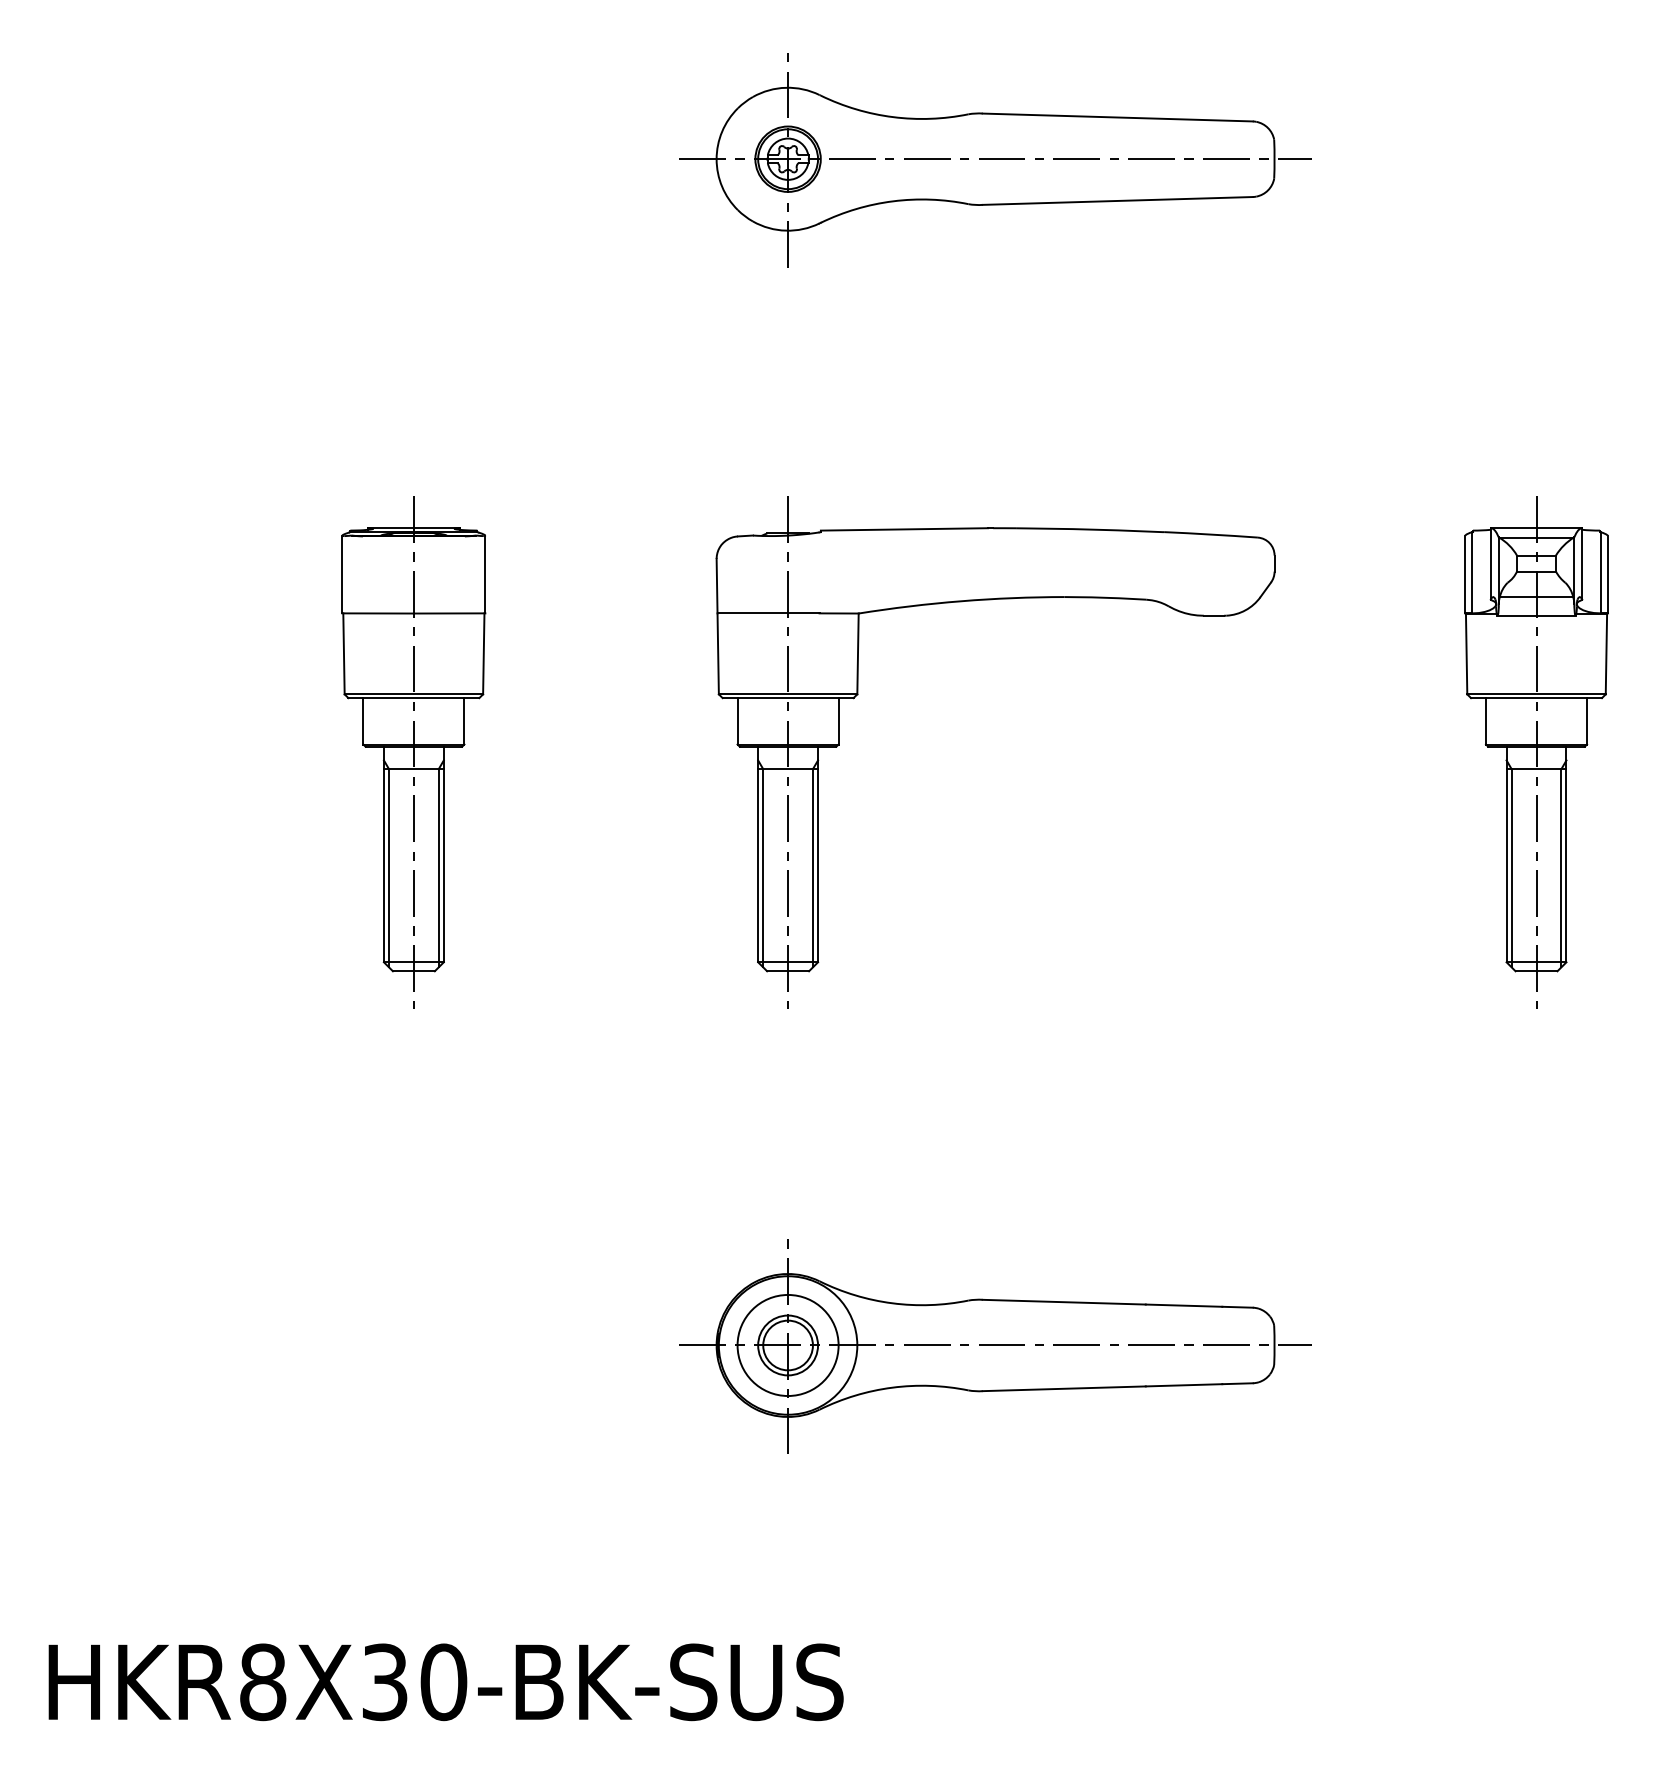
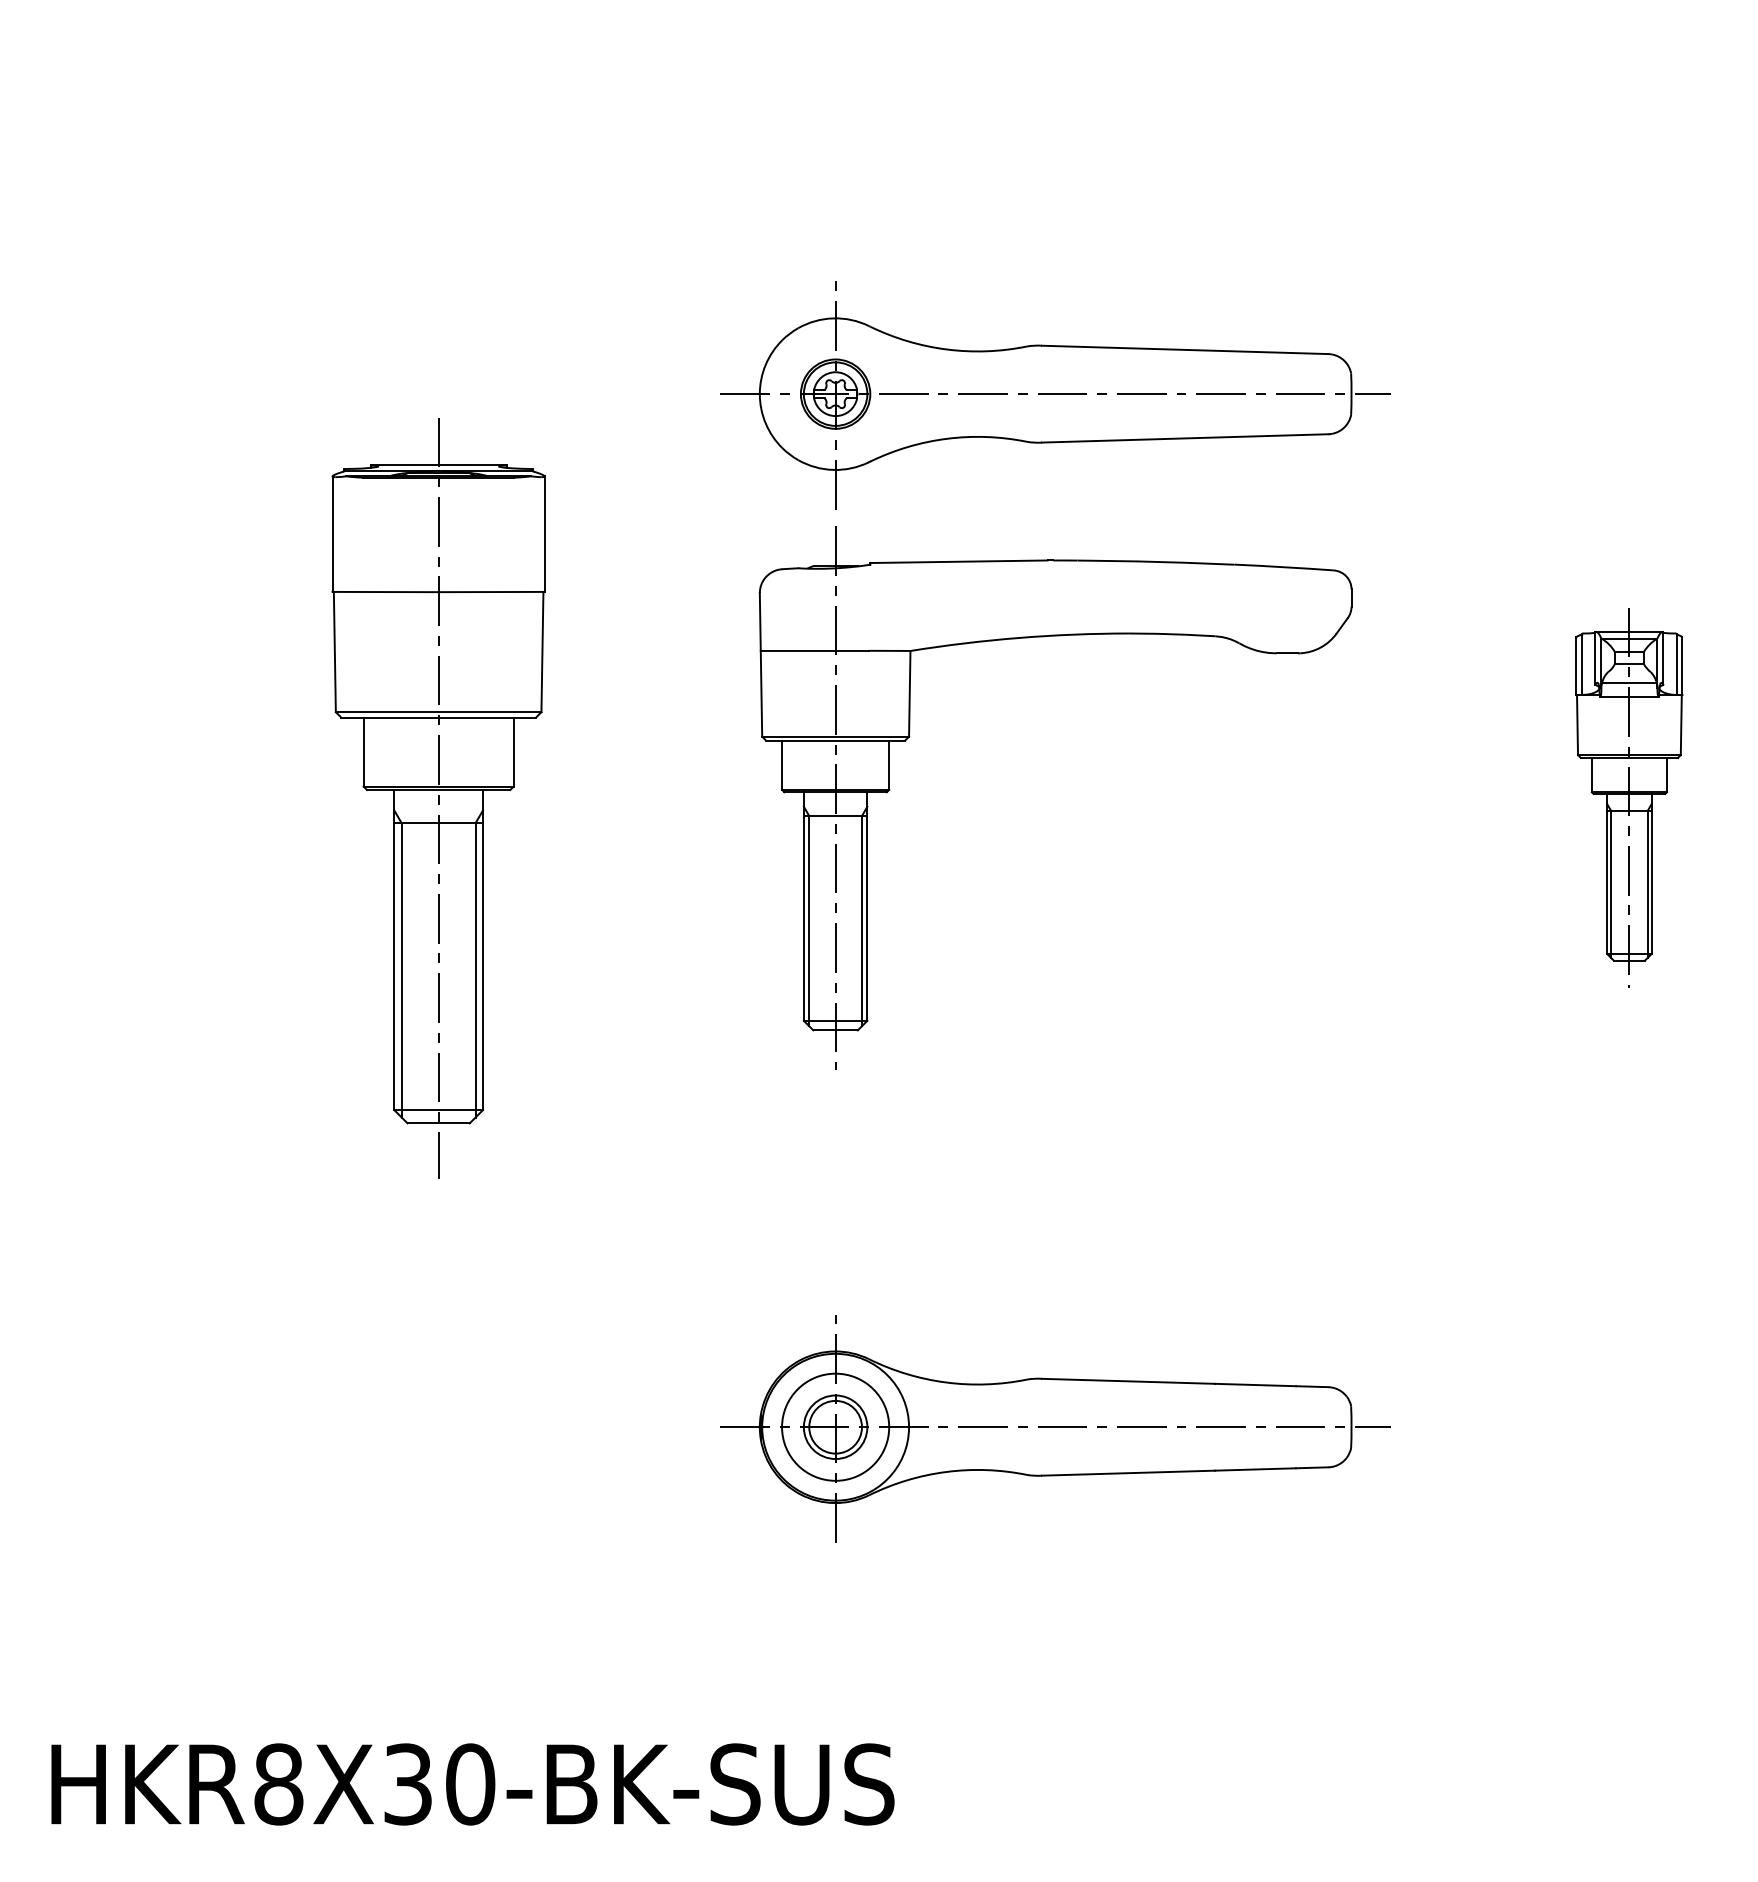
part: (995, 160) -> (1055, 395), moved
part: (413, 751) -> (438, 797), size x1.4
part: (1536, 751) -> (1629, 797), size x0.7

